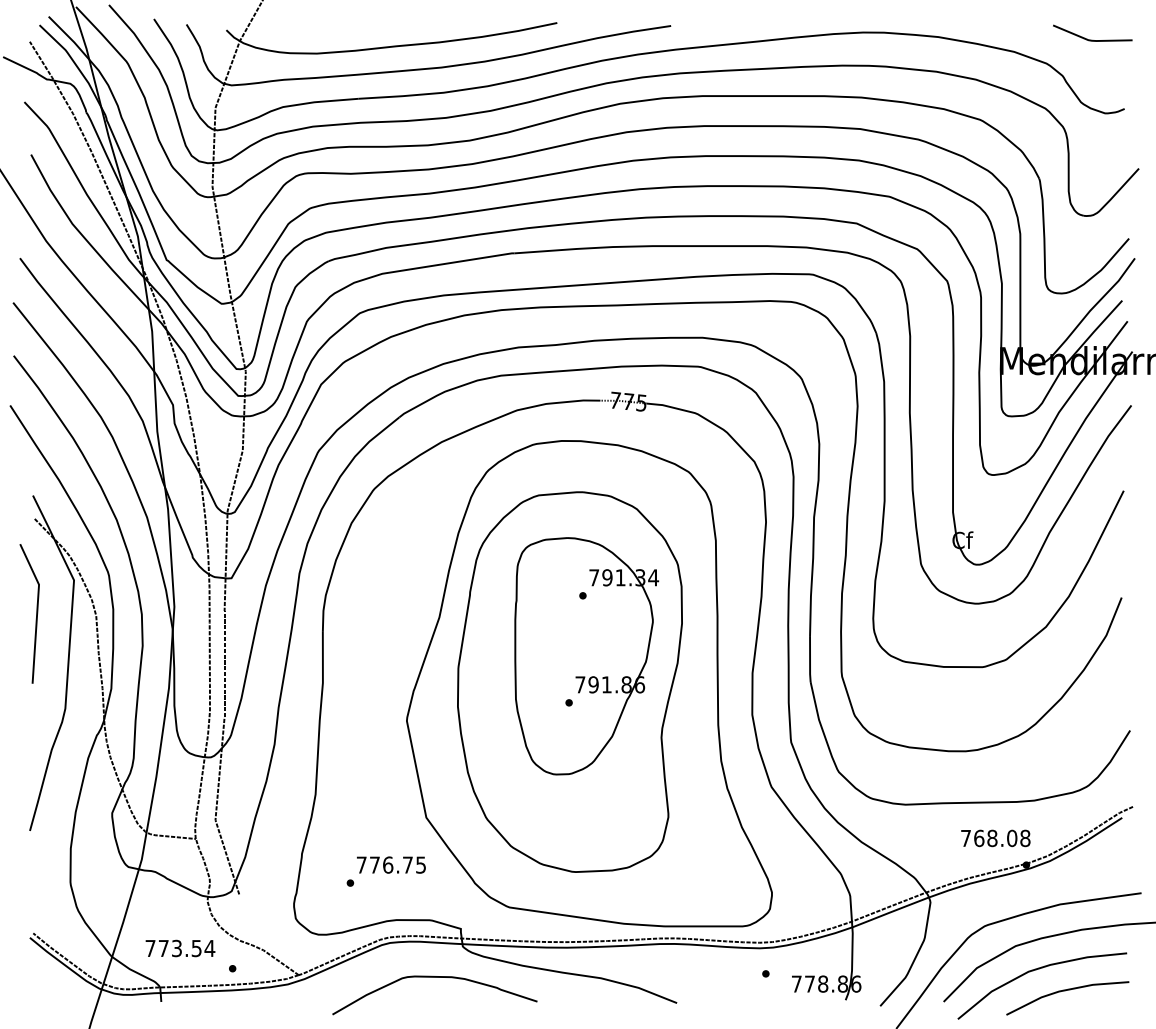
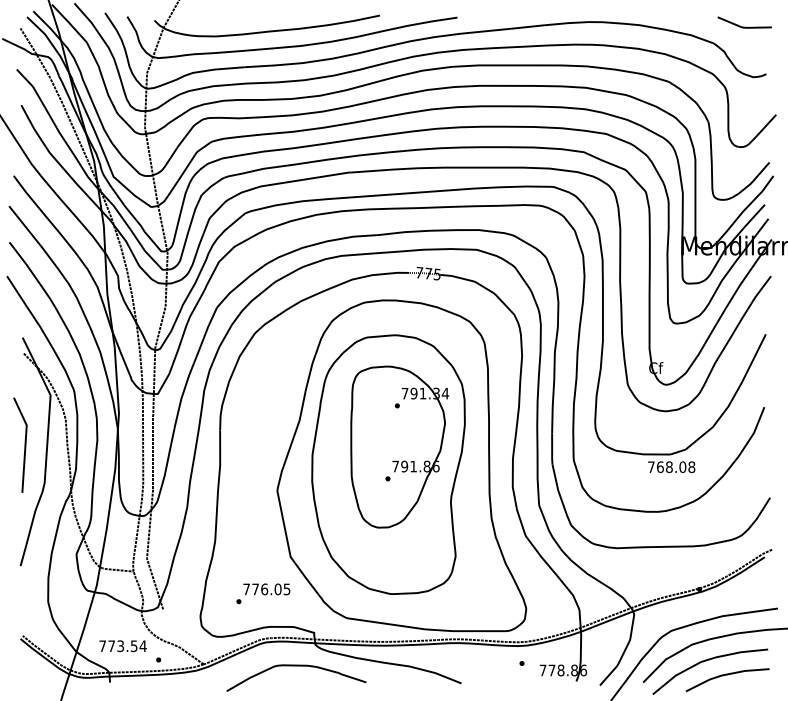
line: (35, 612) -> (24, 444), moved
text: (995, 838) -> (671, 467), moved
text: (407, 865) -> (277, 589), 776.75 -> 776.05

